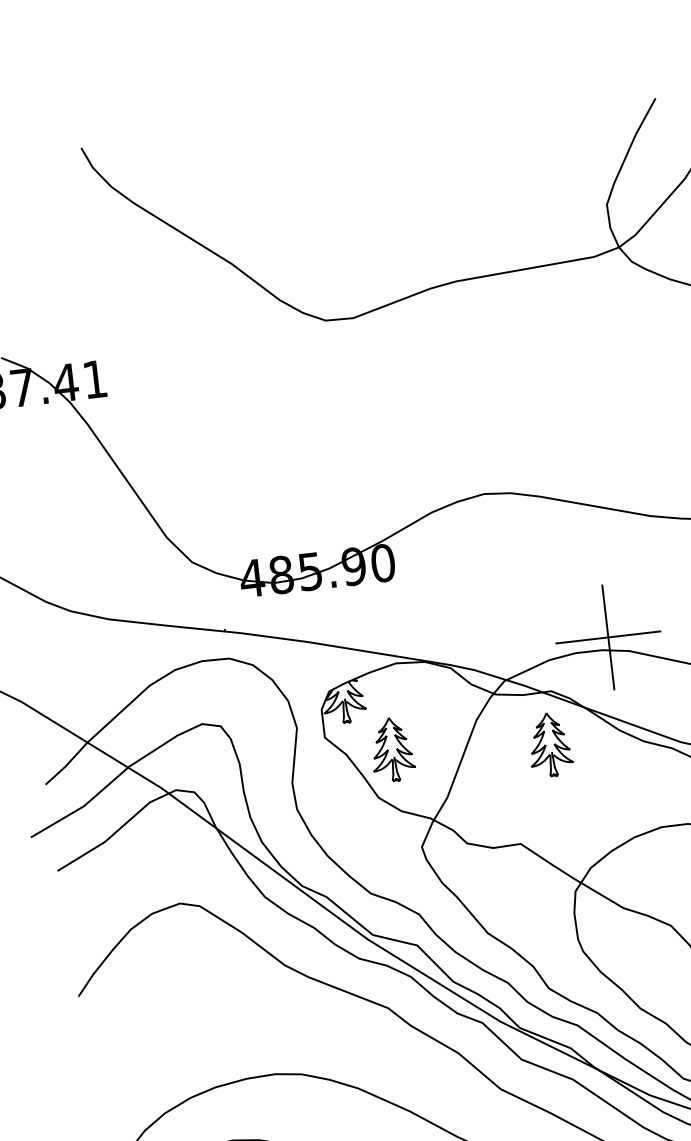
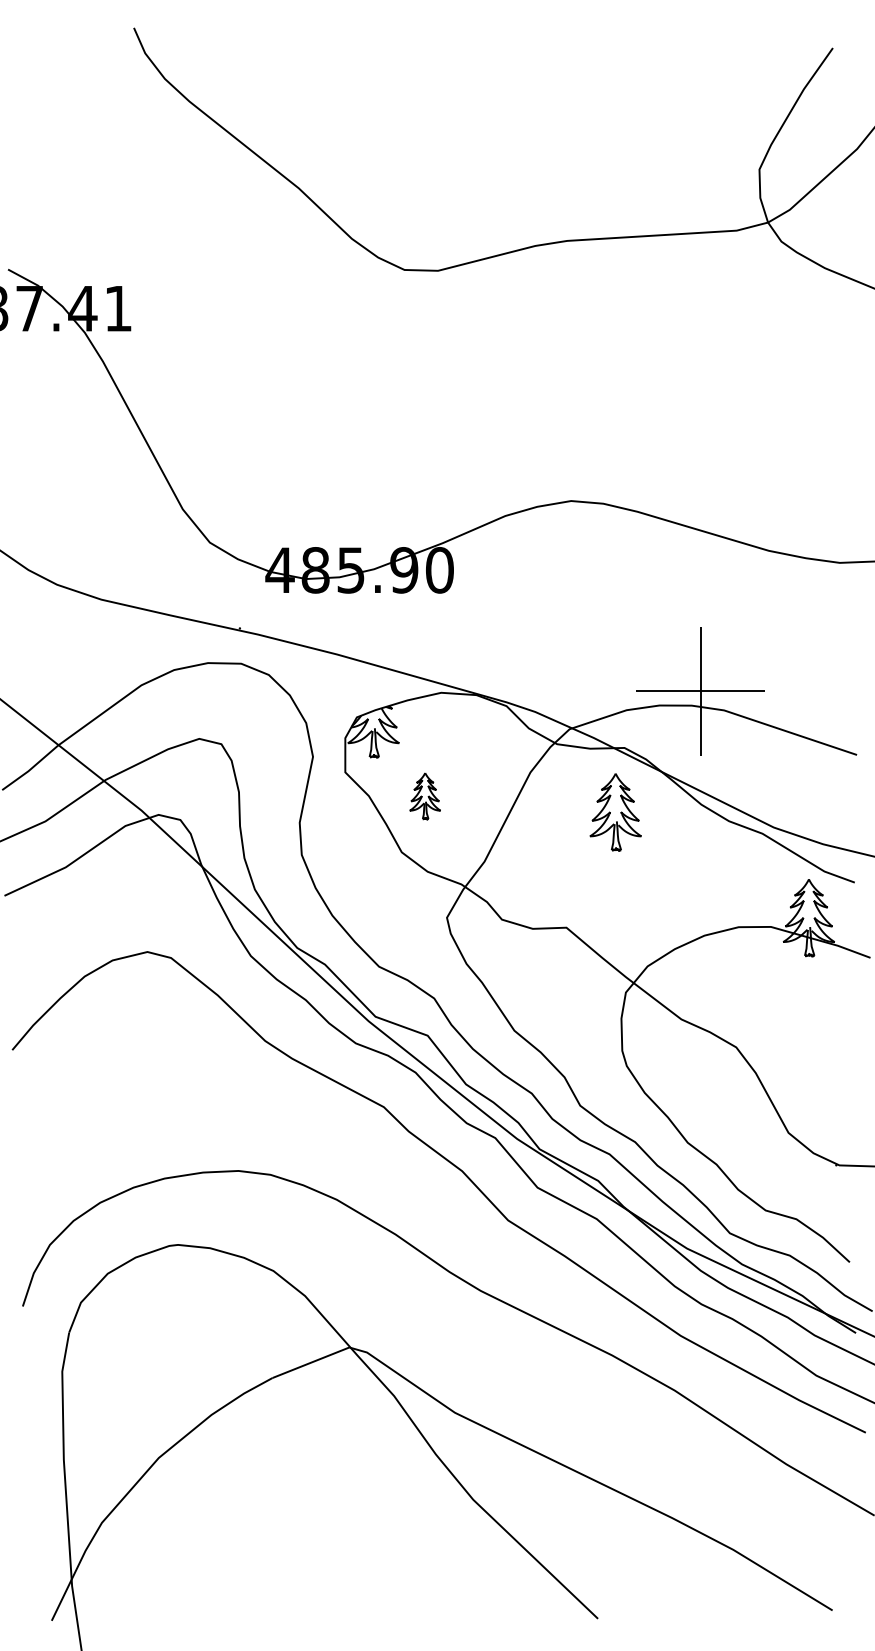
part: (392, 749) -> (425, 796), size x0.6

